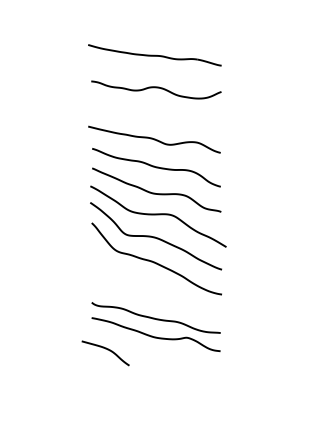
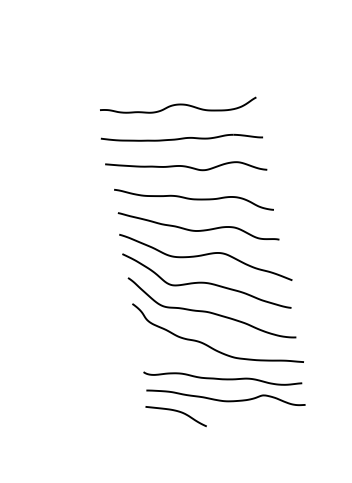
part: (154, 55) -> (181, 138), moved
curve: (152, 291) -> (213, 347), added
curve: (107, 350) -> (177, 412), moved

